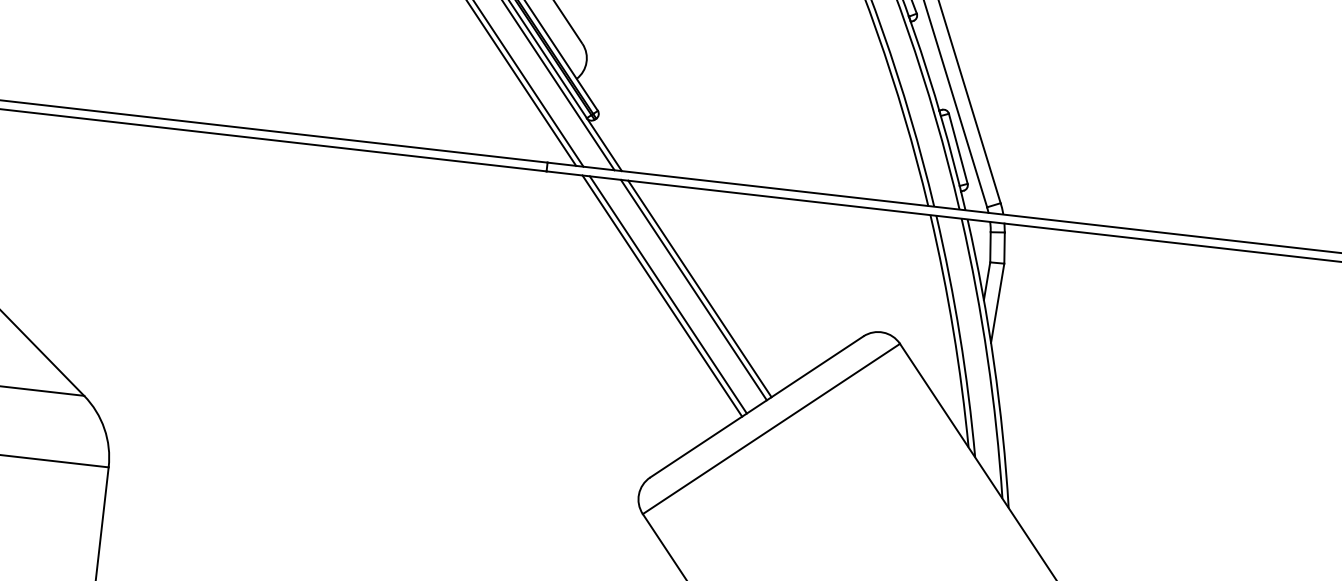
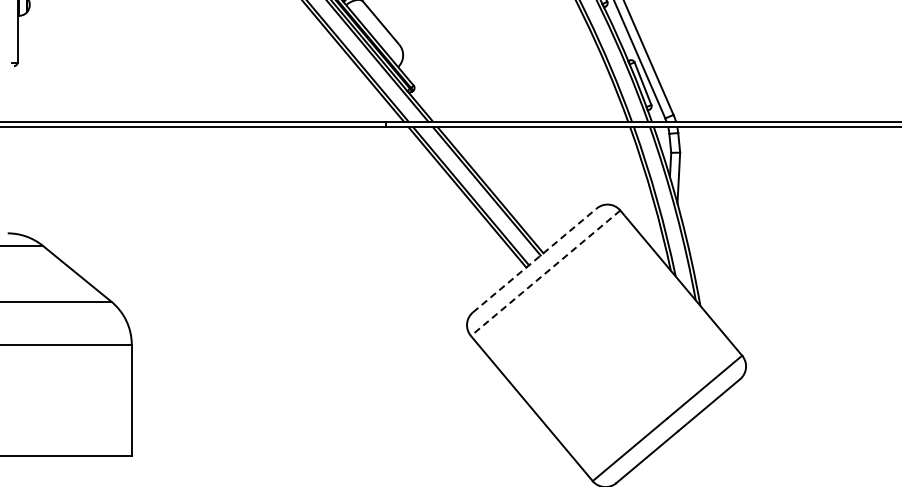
line: (756, 406) -> (534, 260), solid -> dashed
line: (771, 429) -> (545, 273), solid -> dashed

